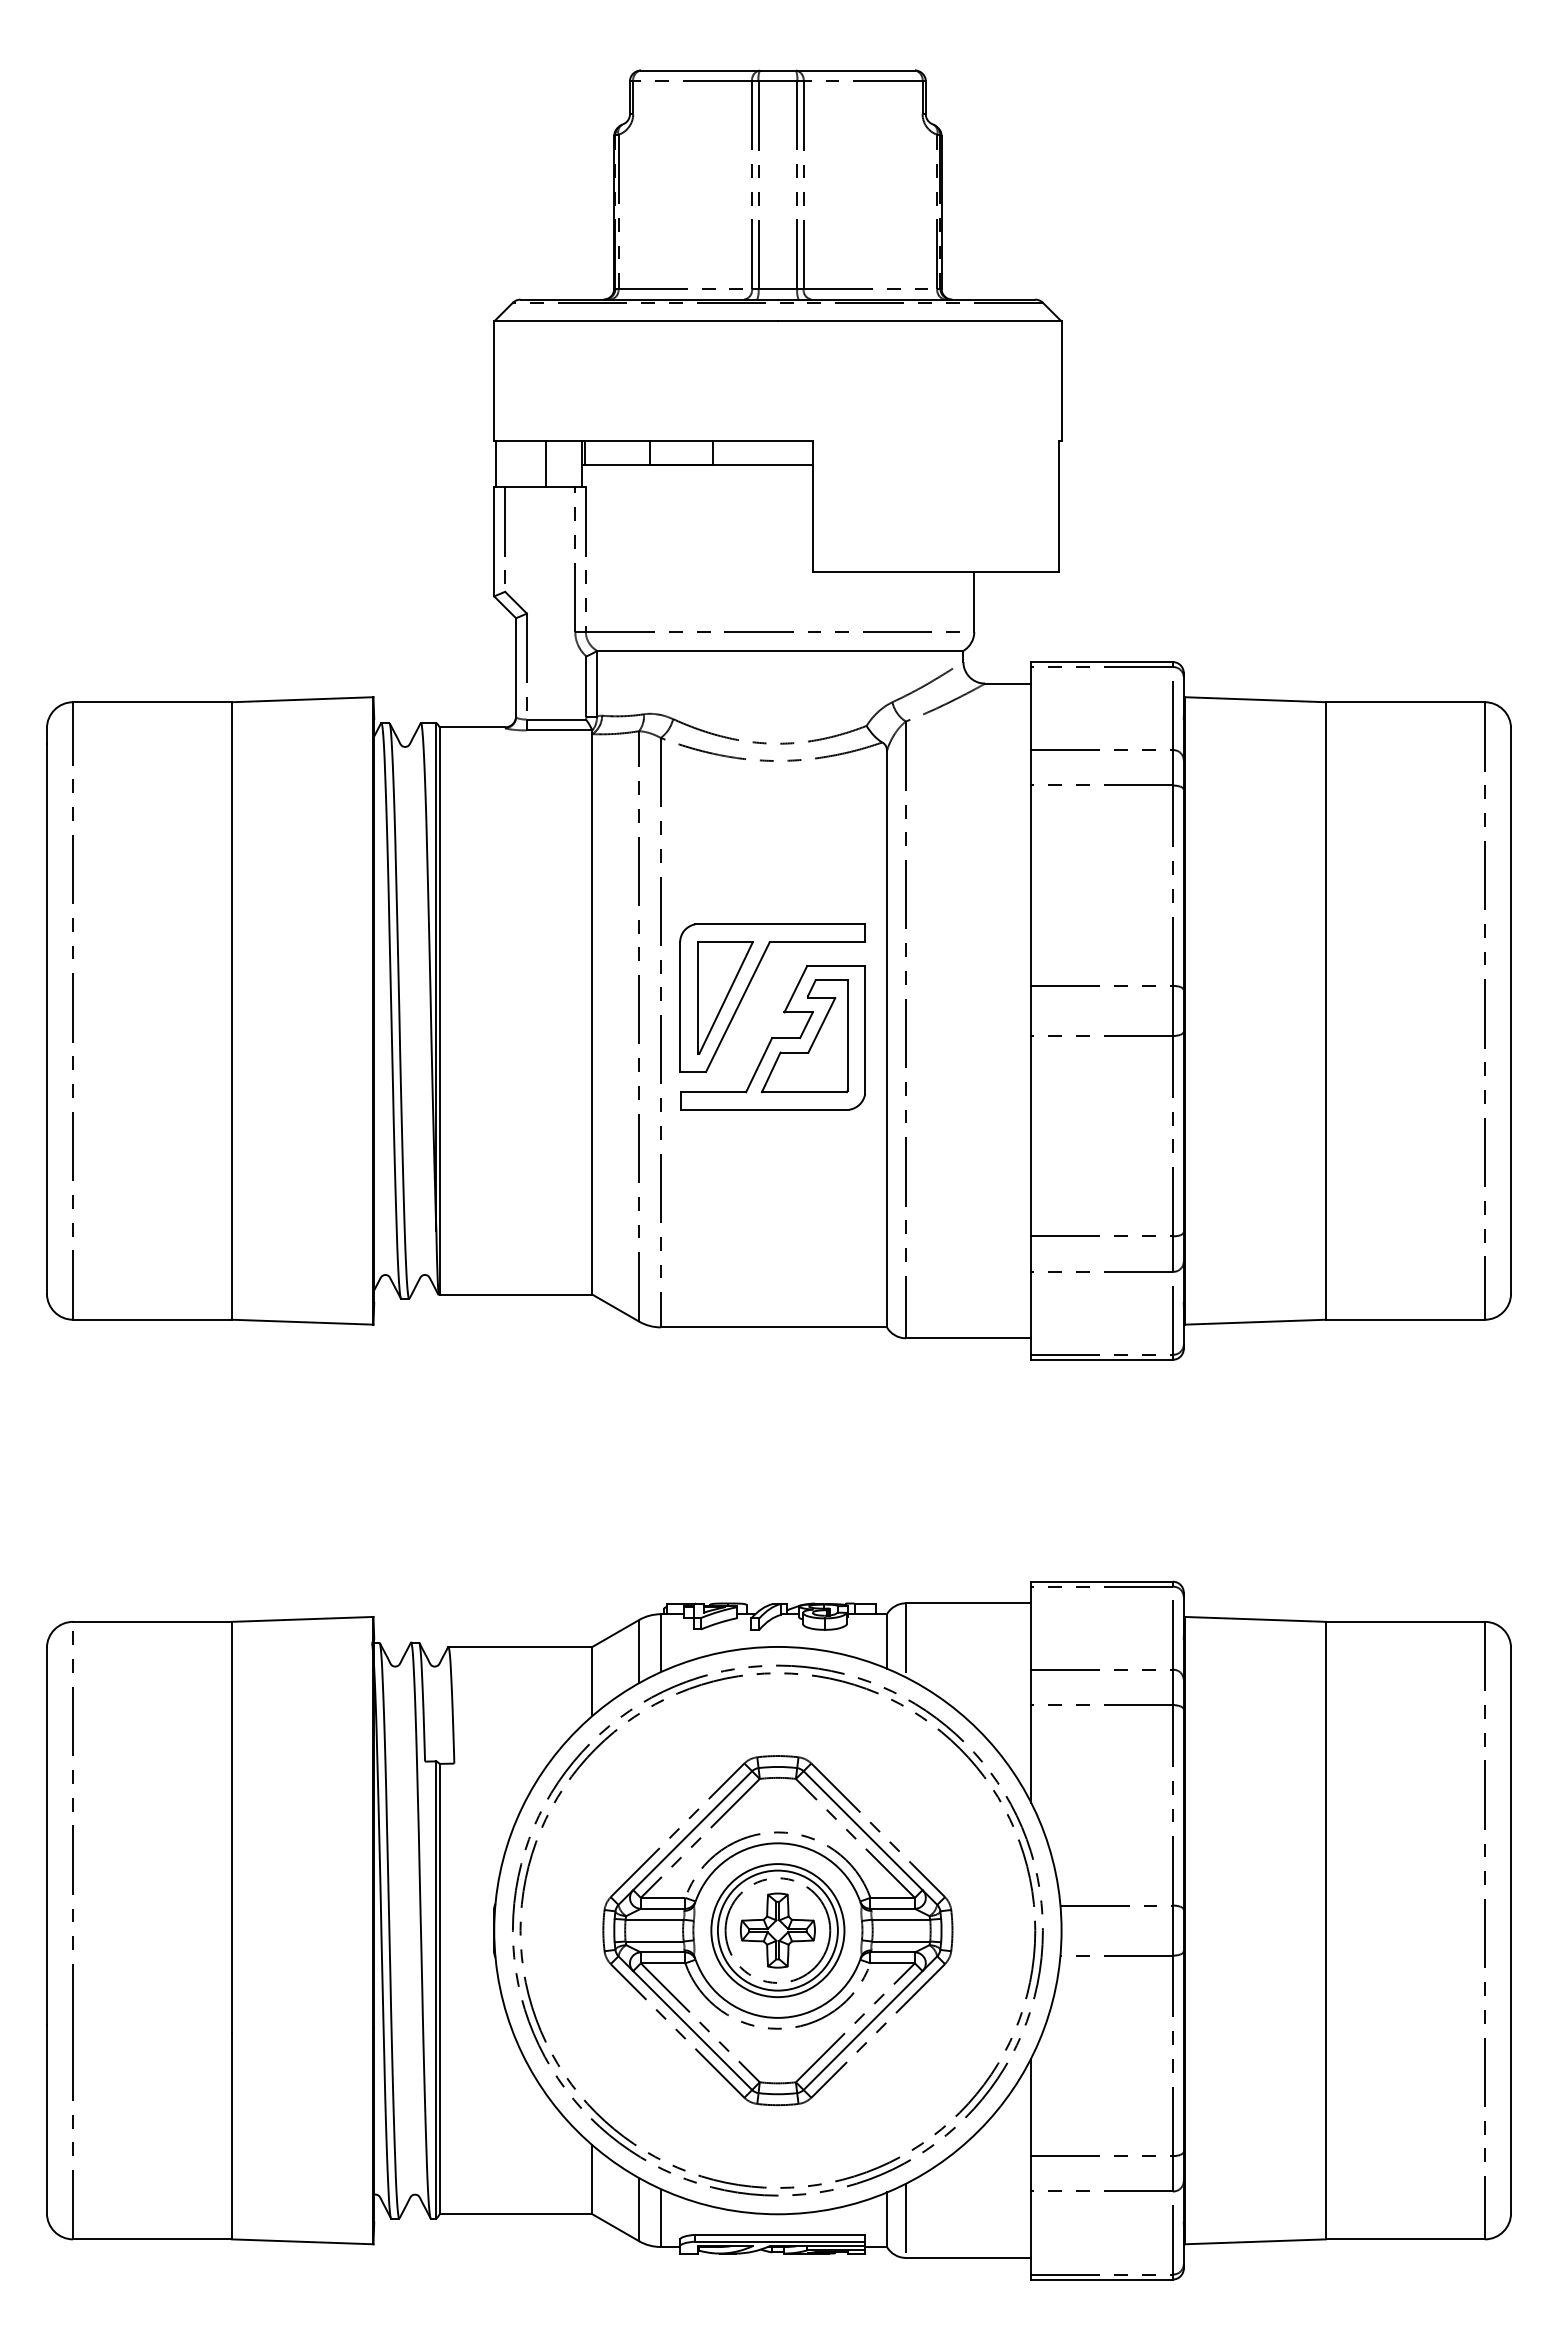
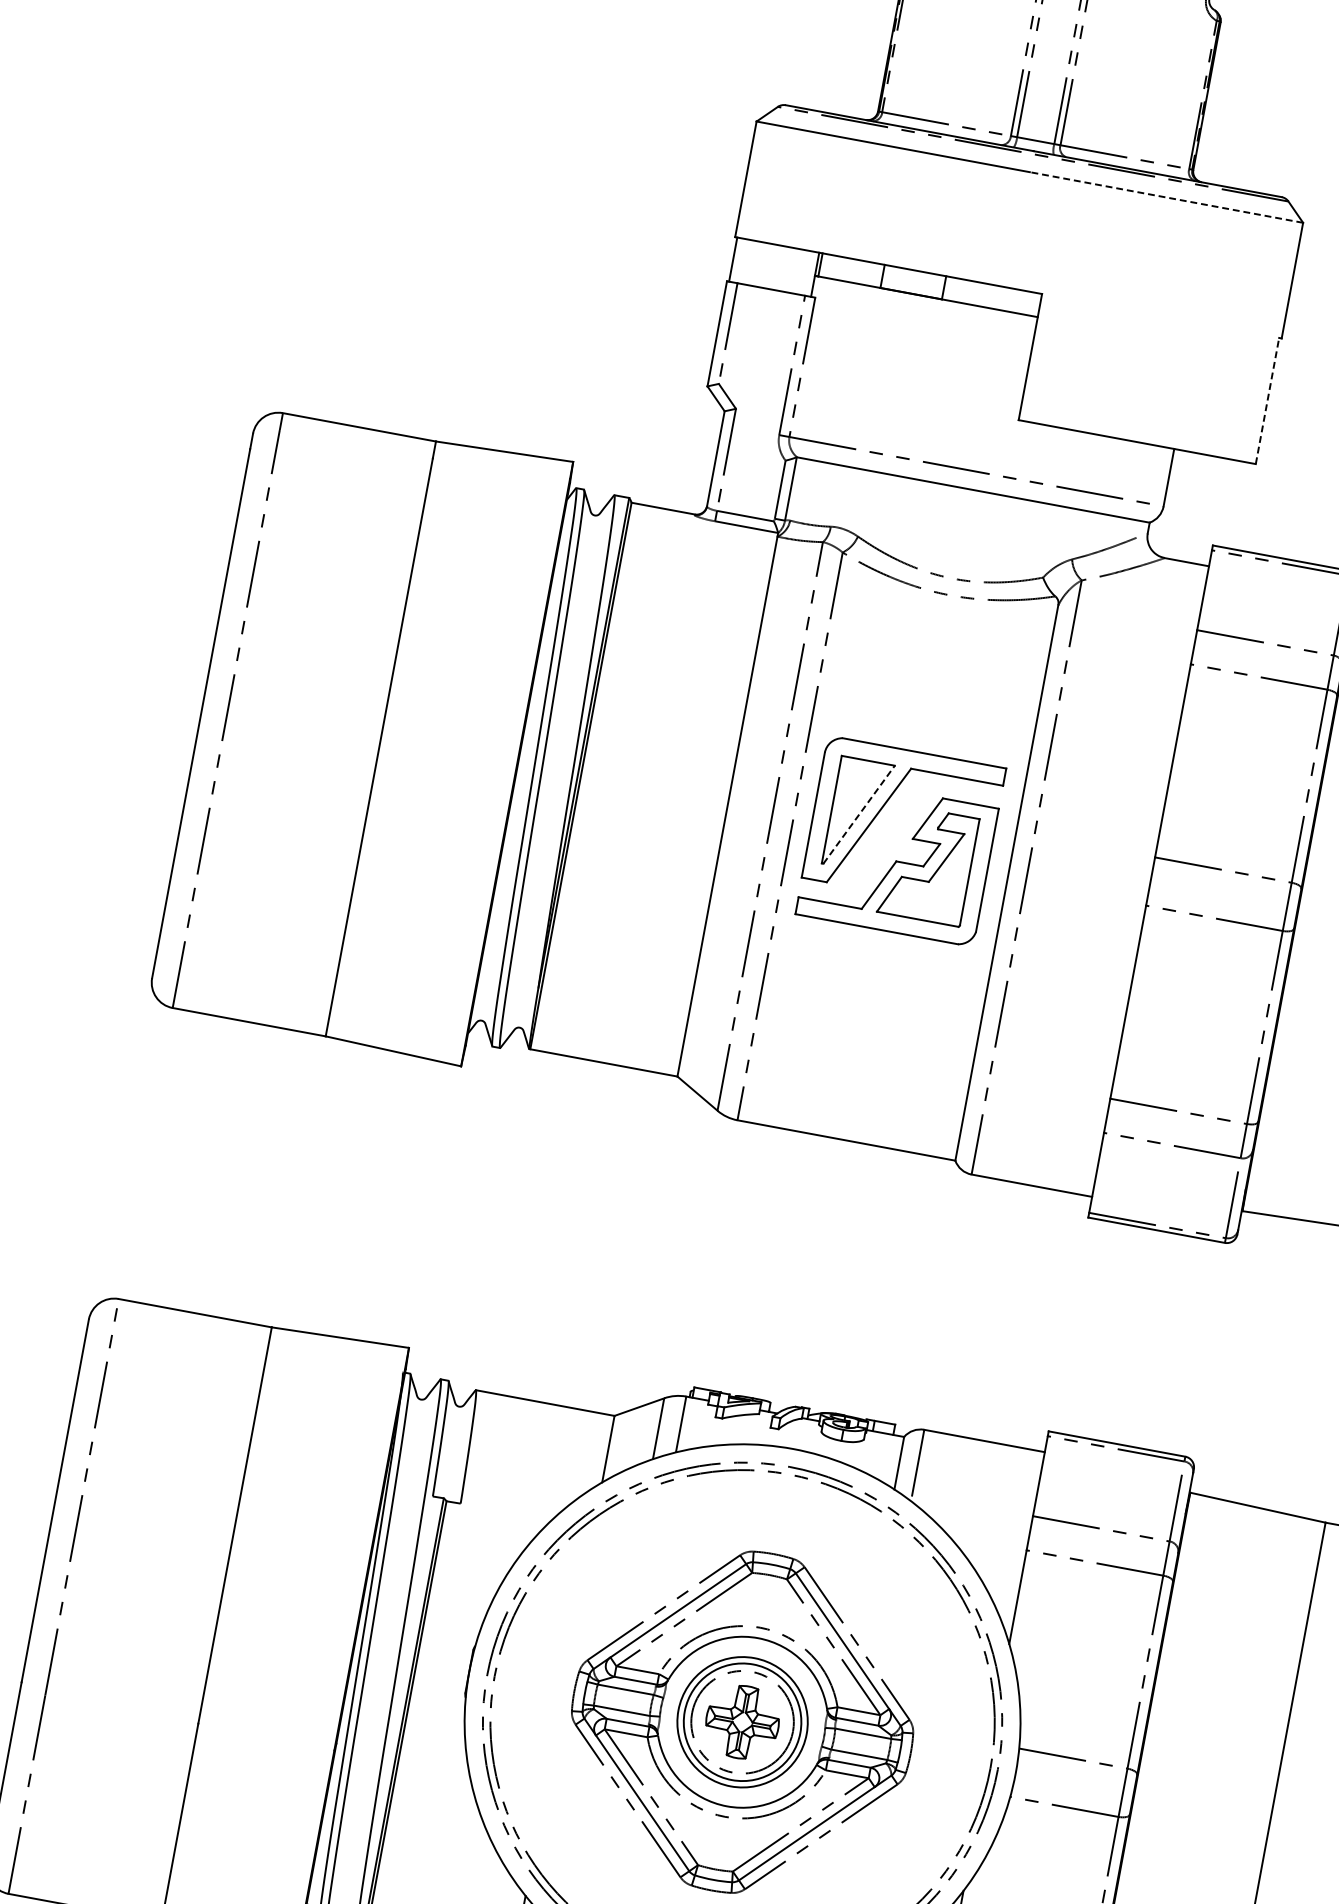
line: (919, 321) -> (1166, 197), solid -> dashed
line: (545, 464) -> (780, 268), removed
line: (1058, 506) -> (1267, 400), solid -> dashed
line: (726, 998) -> (859, 815), solid -> dashed

